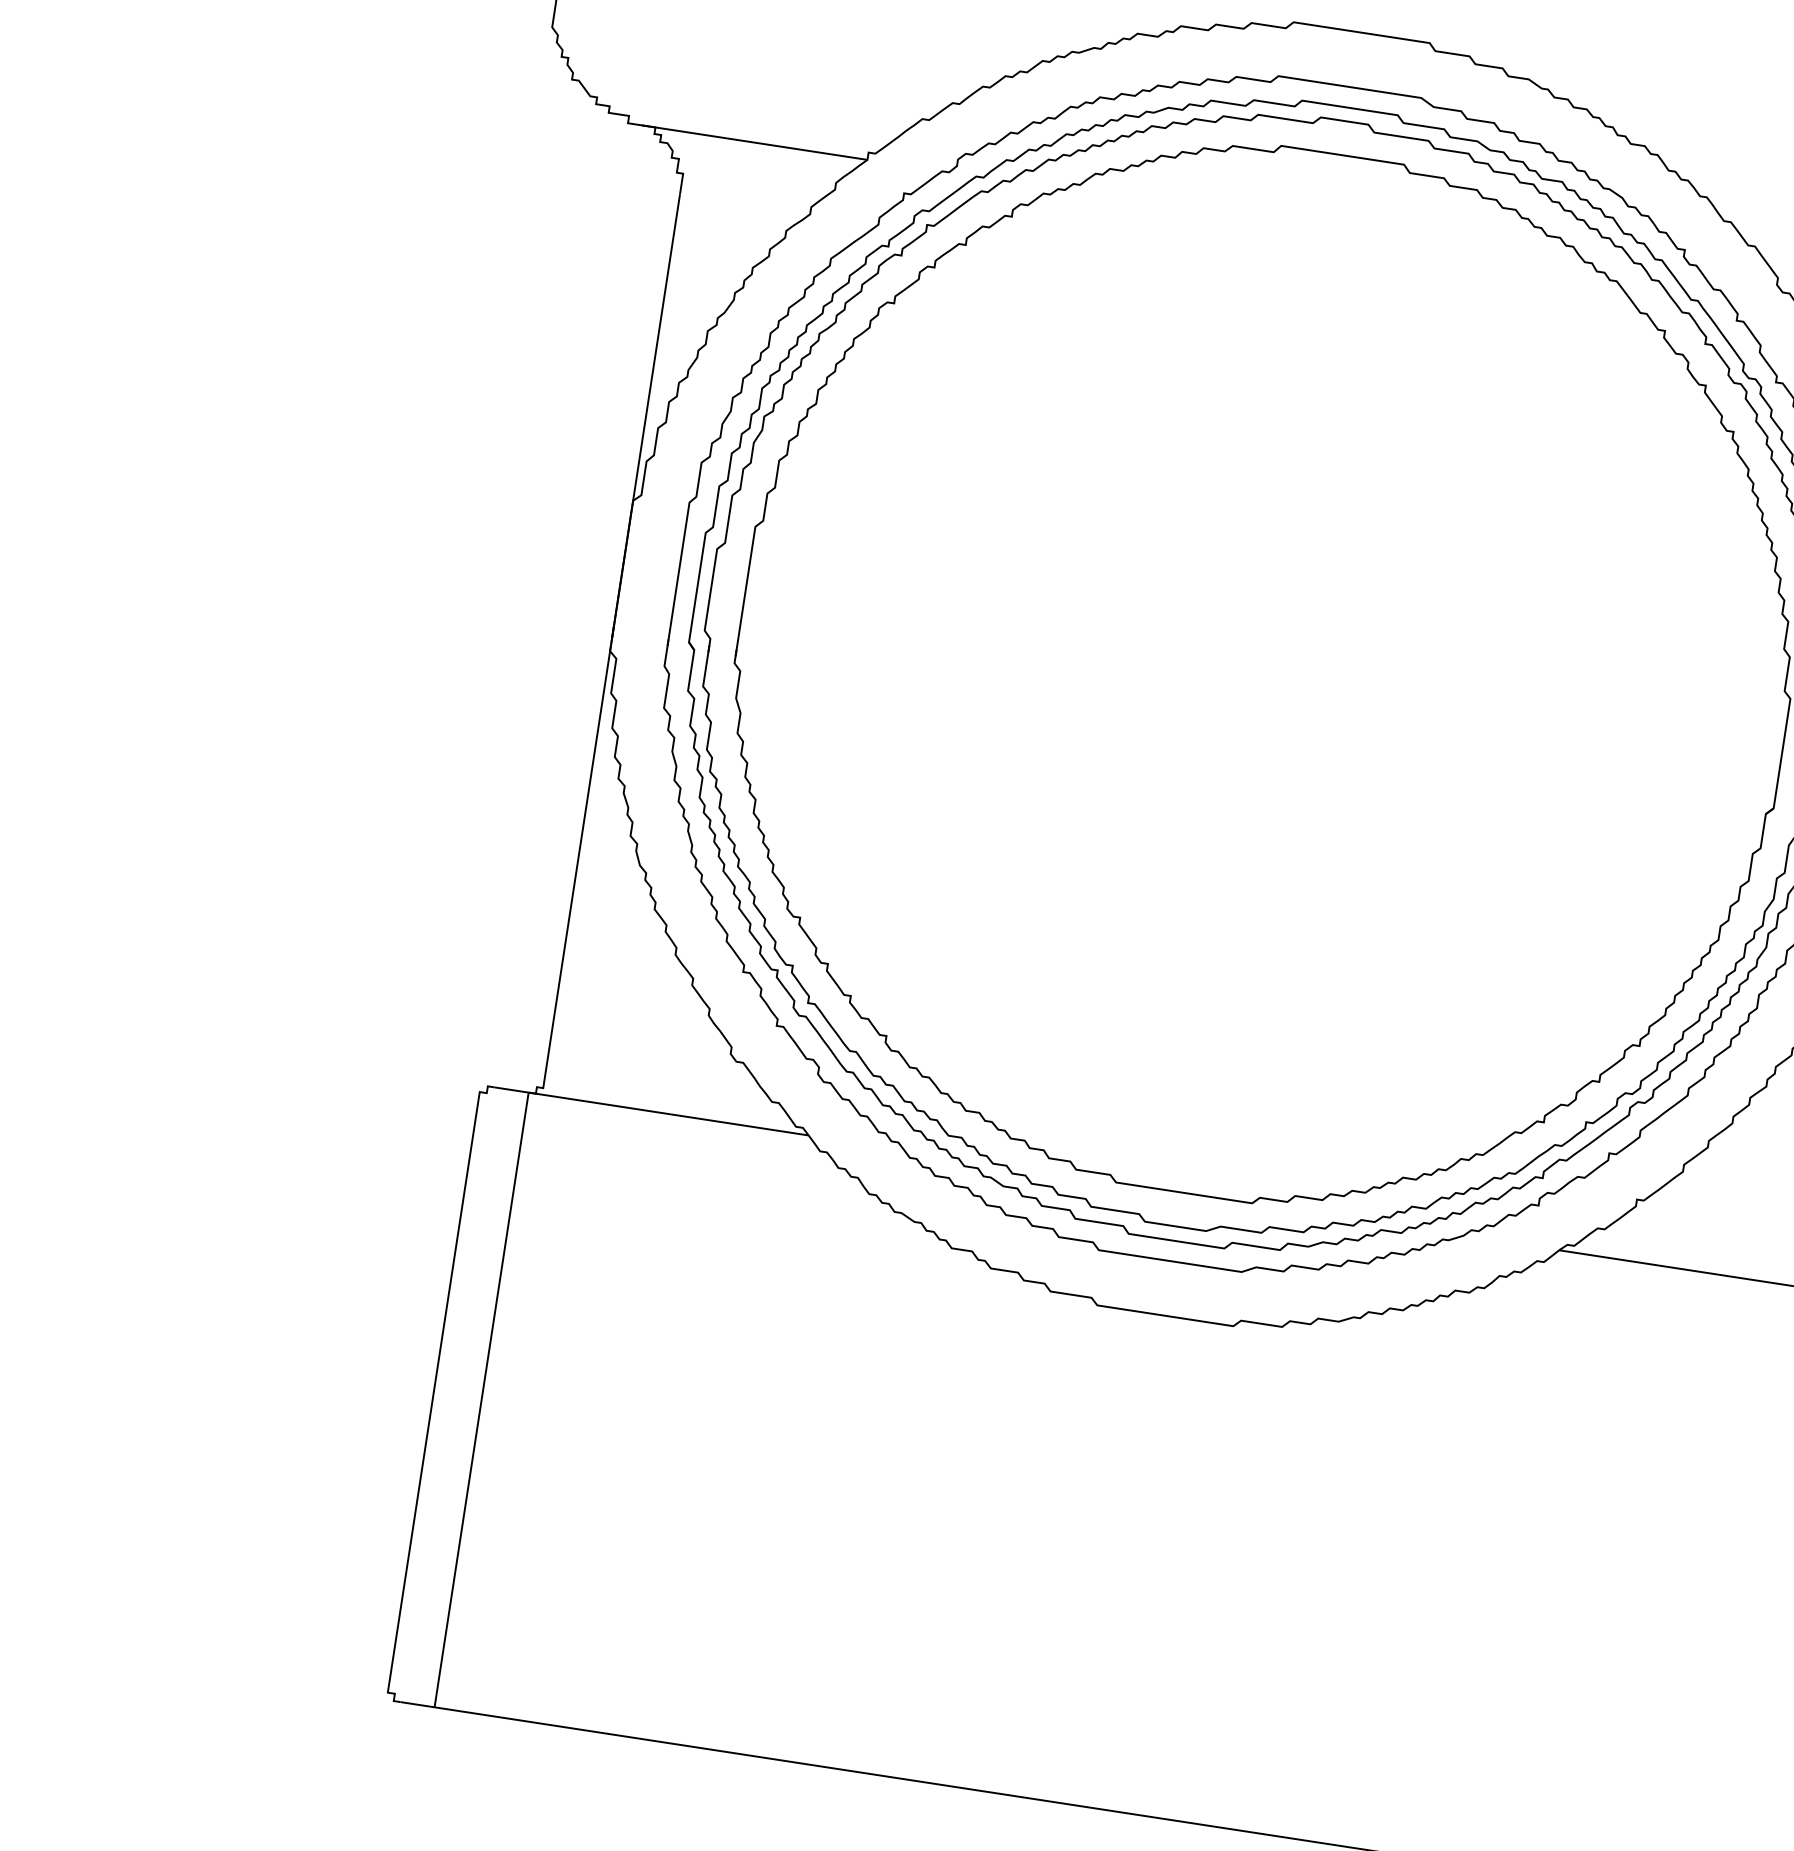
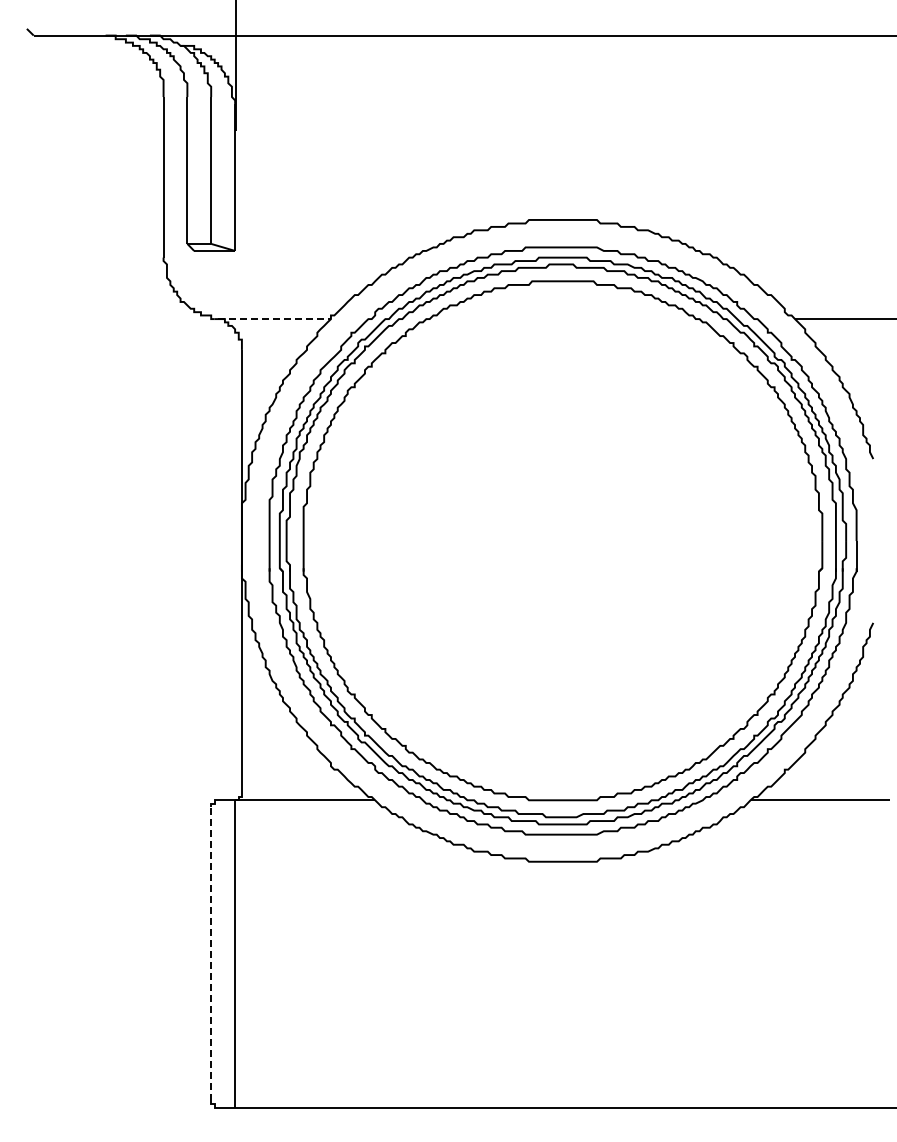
line: (756, 143) -> (275, 319), solid -> dashed
line: (434, 1393) -> (211, 954), solid -> dashed

